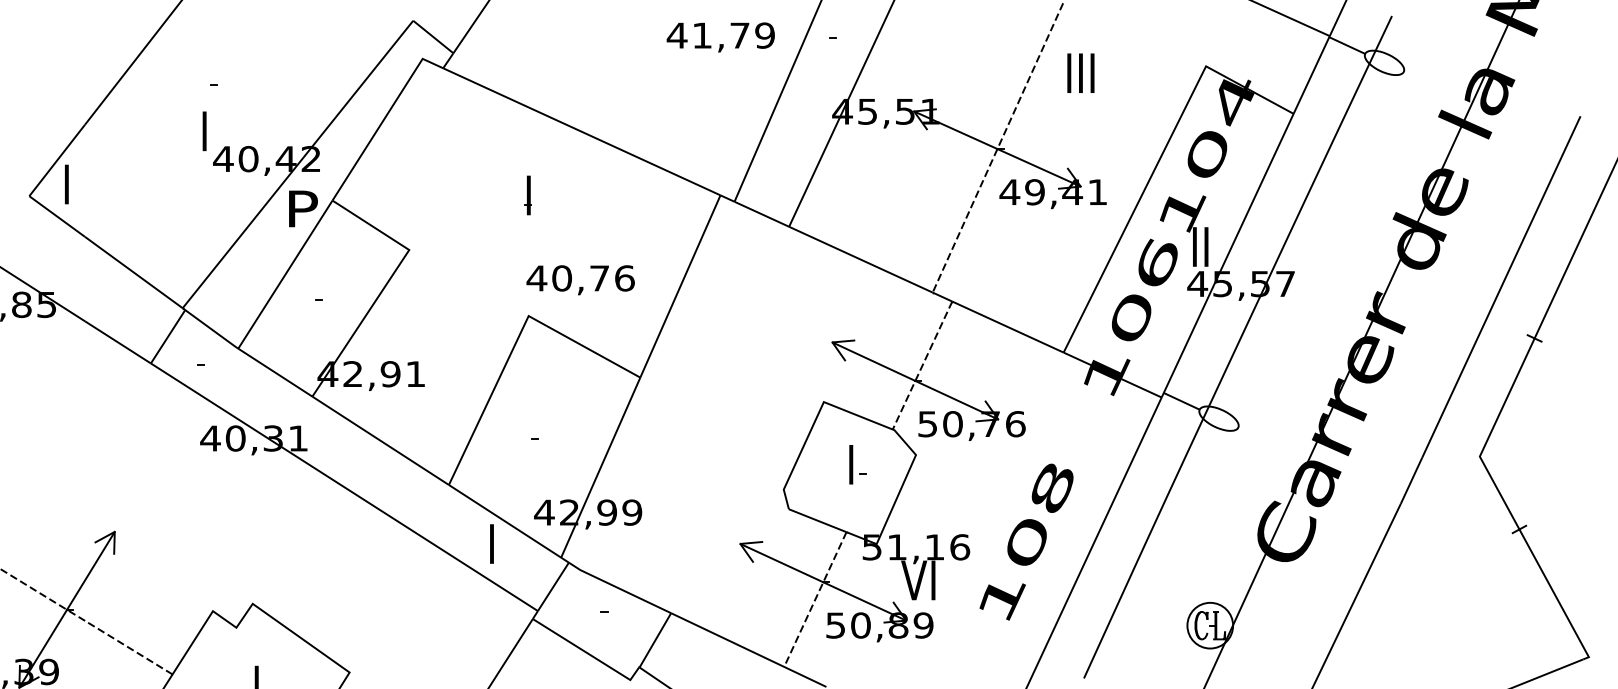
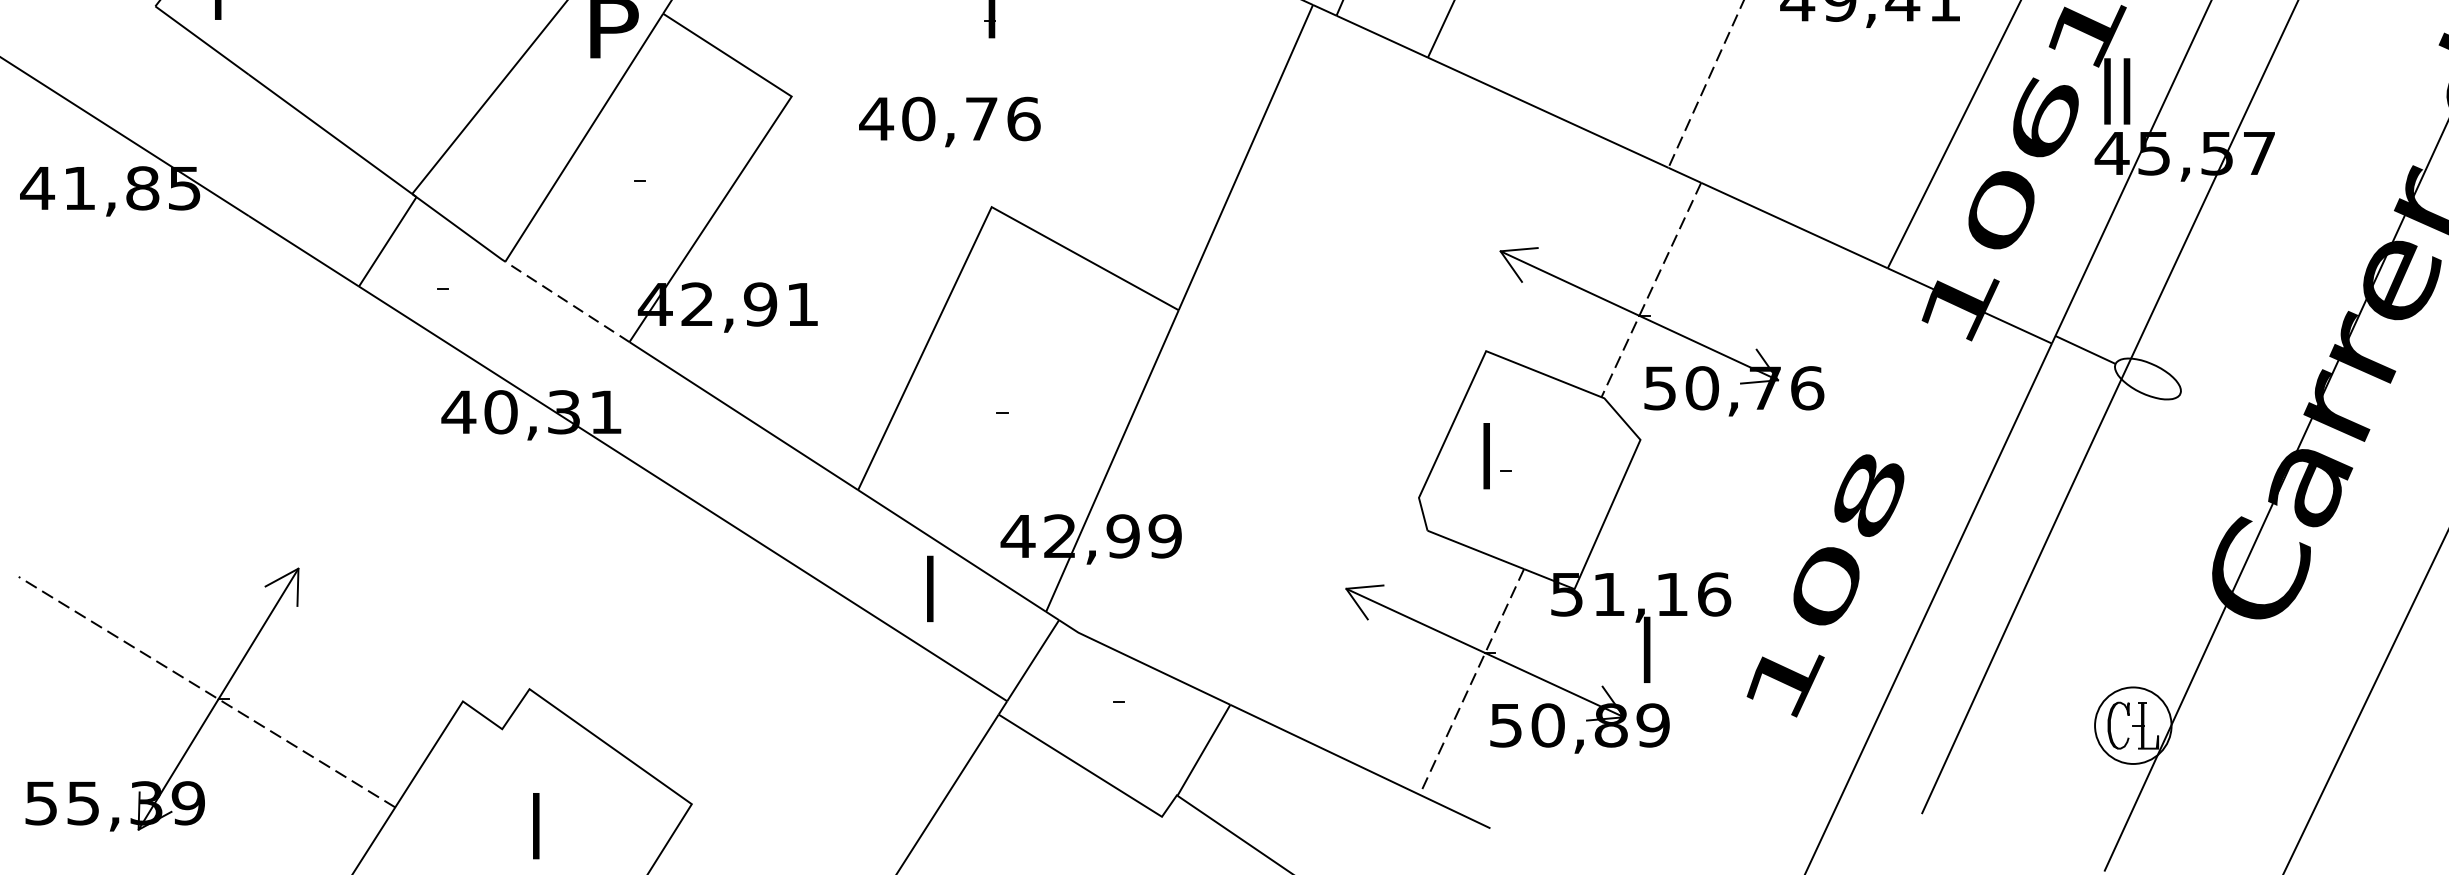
text: (580, 280) -> (949, 122), moved
line: (275, 372) -> (567, 301), solid -> dashed
part: (857, 464) -> (1497, 455), moved
text: (918, 580) -> (1644, 650), VI -> I

